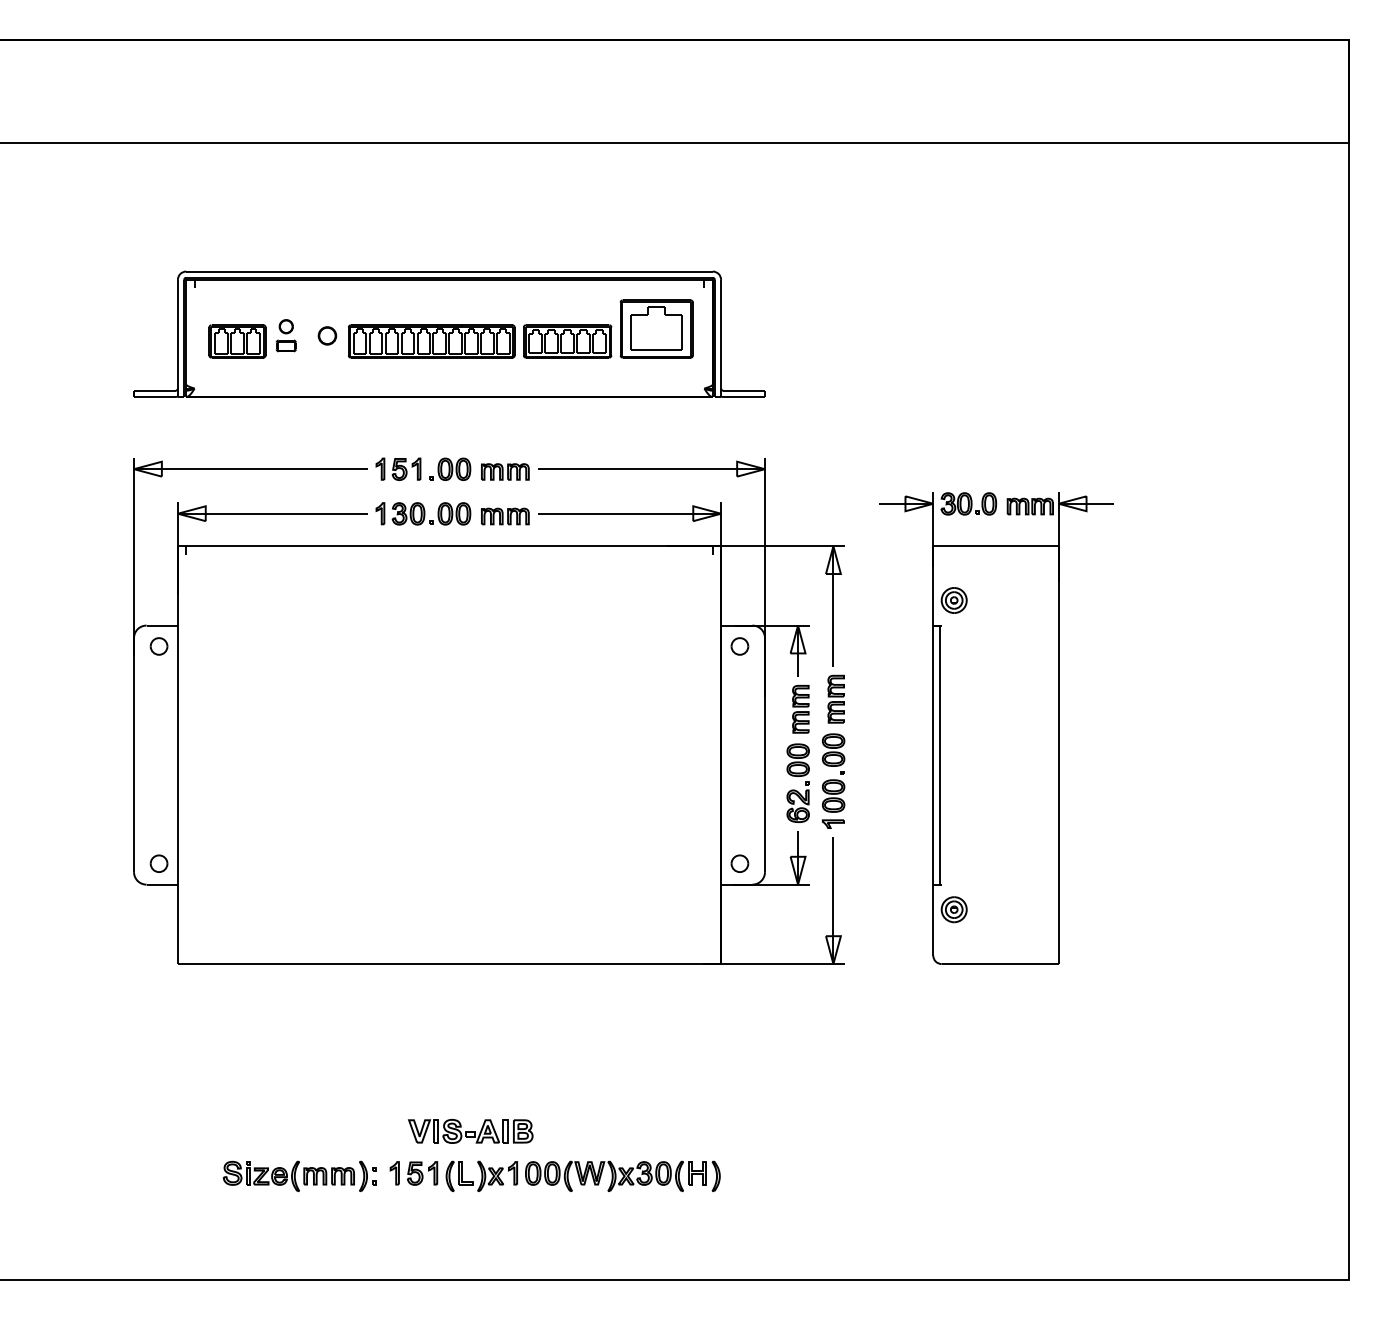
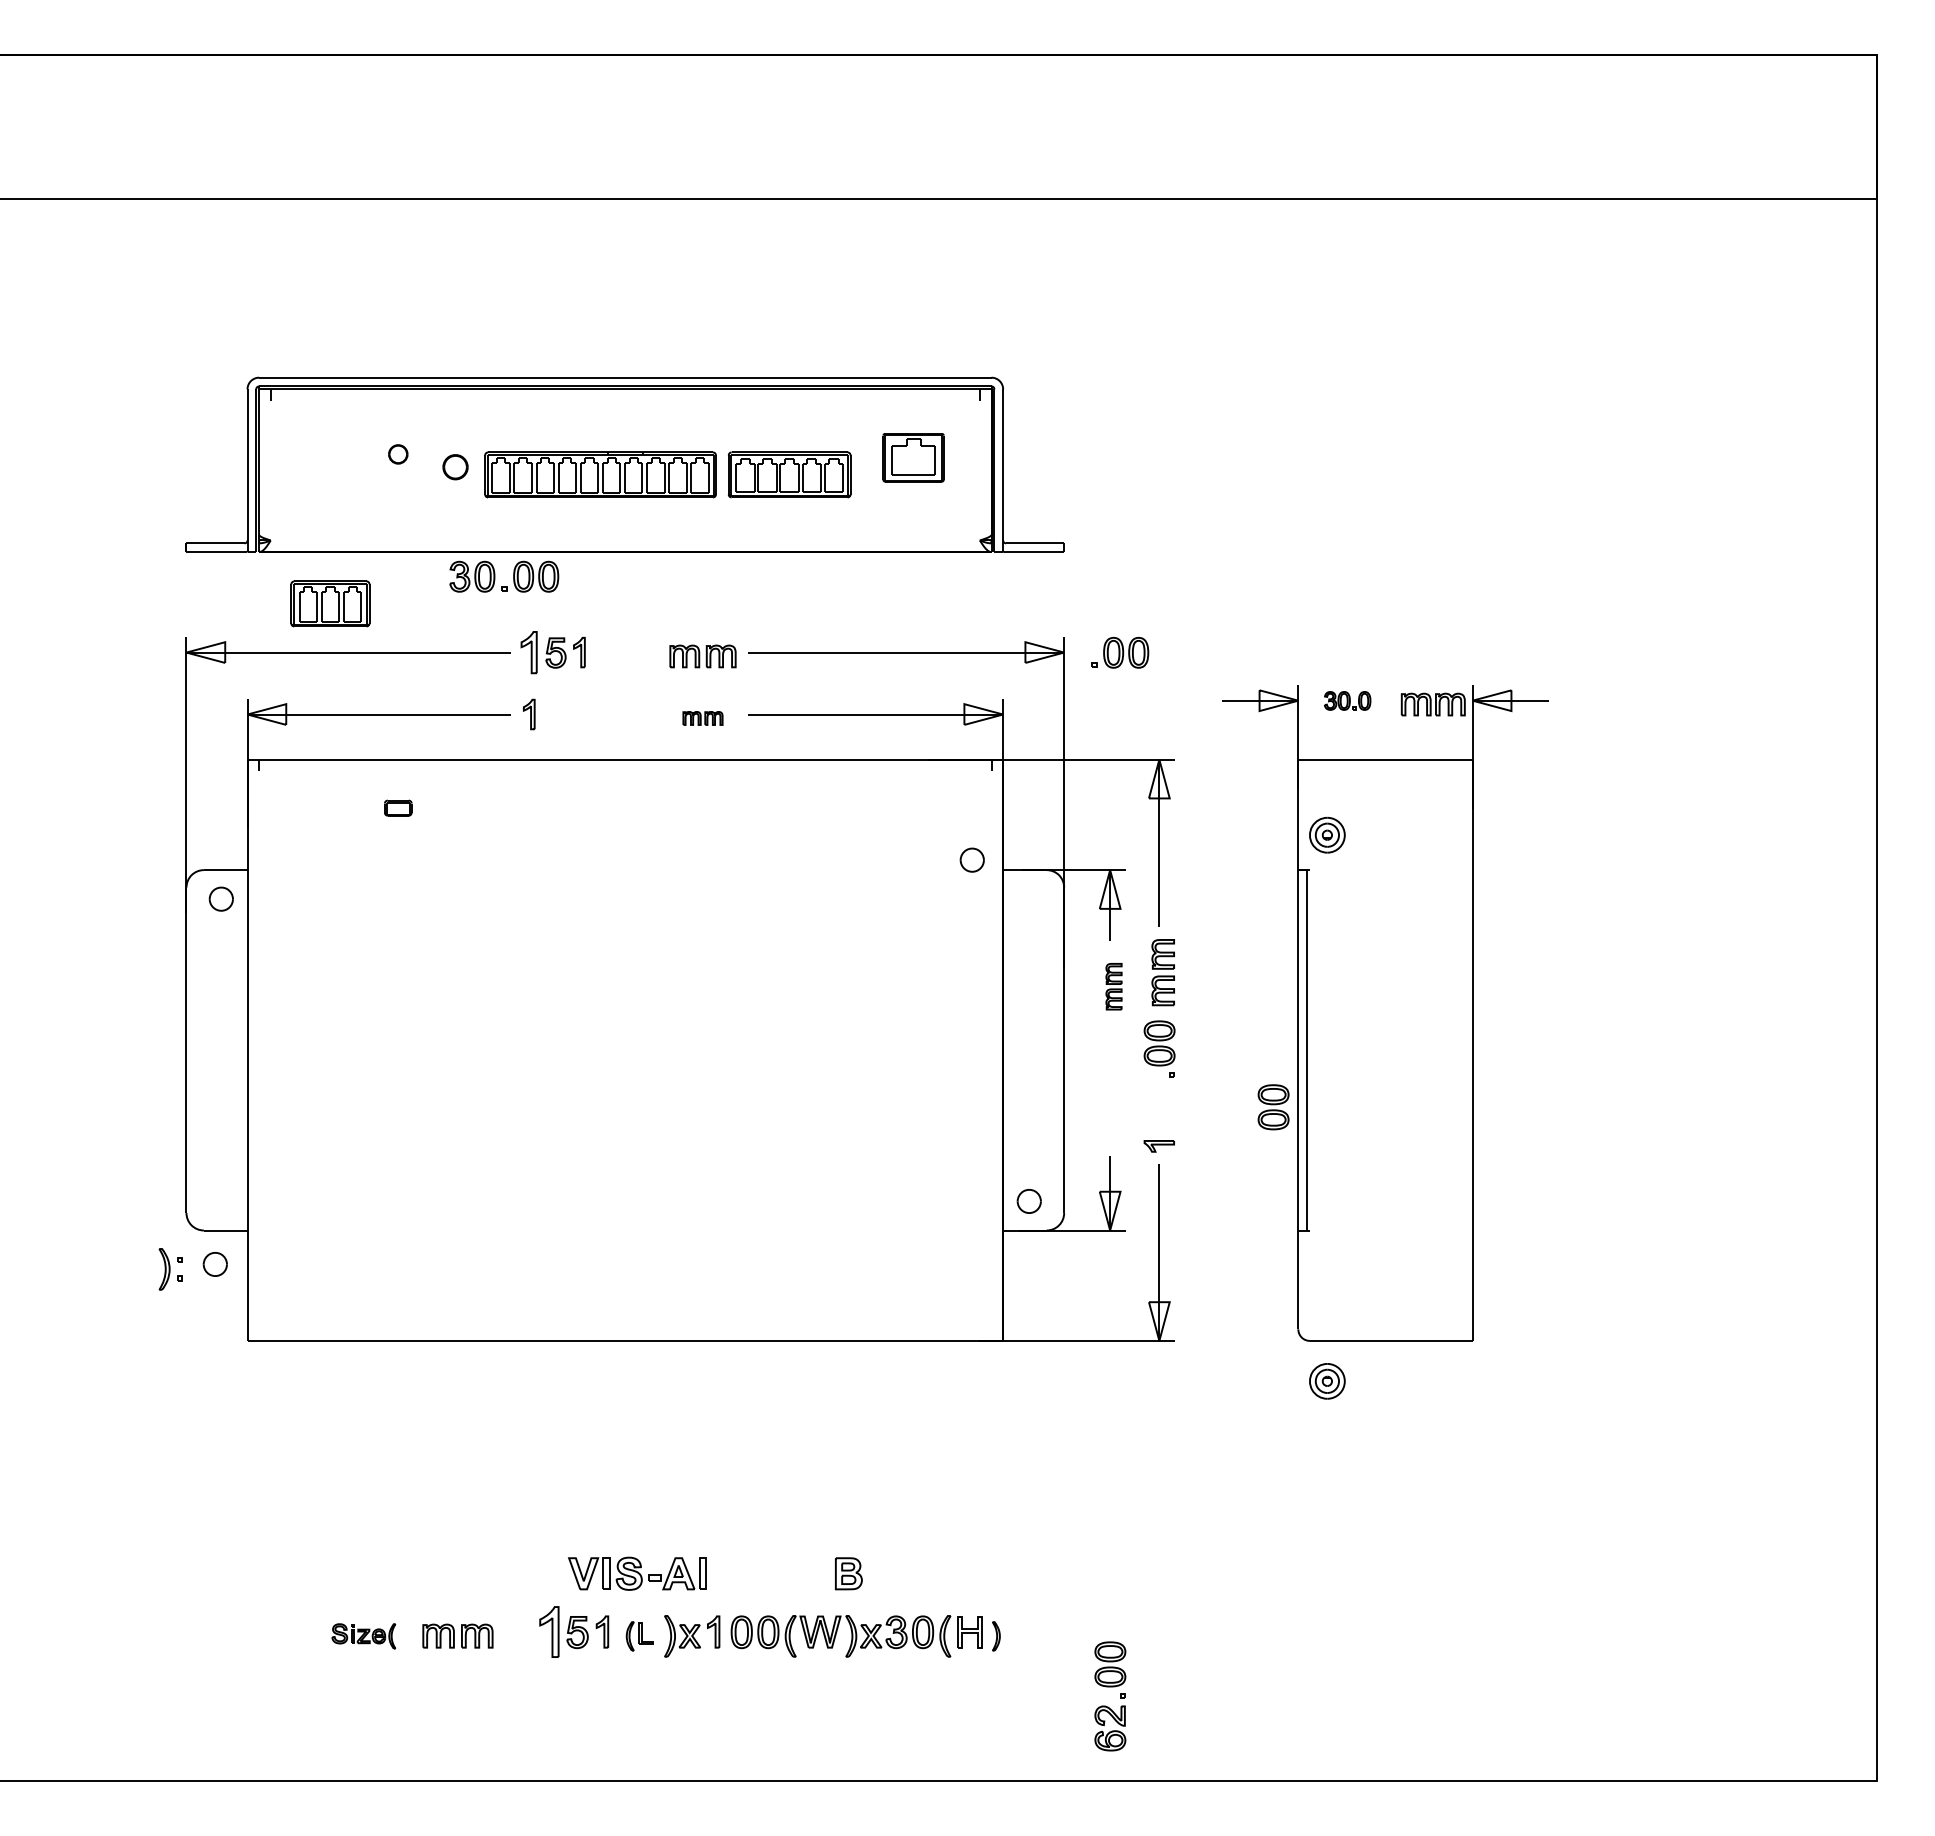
part: (656, 328) -> (913, 457), size x0.6
part: (237, 341) -> (330, 603), moved
part: (286, 345) -> (398, 807), moved
part: (380, 469) -> (529, 652), size x1.4
part: (450, 469) -> (1120, 652), moved
part: (968, 503) -> (1347, 700), size x0.6
part: (425, 513) -> (495, 576), moved
part: (504, 516) -> (702, 718), size x0.6
part: (739, 645) -> (971, 859), moved
part: (800, 709) -> (1113, 986), size x0.7
part: (798, 776) -> (1110, 1687), moved
part: (833, 796) -> (1273, 1107), moved
part: (158, 863) -> (214, 1264), moved
part: (954, 909) -> (1327, 1381), moved
part: (522, 1131) -> (848, 1573), moved
part: (394, 1172) -> (548, 1631), size x1.6
part: (261, 1176) -> (363, 1636), size x0.6
part: (367, 1176) -> (170, 1269), moved
part: (459, 1176) -> (639, 1636), size x0.7
part: (716, 1176) -> (996, 1636), size x0.7

